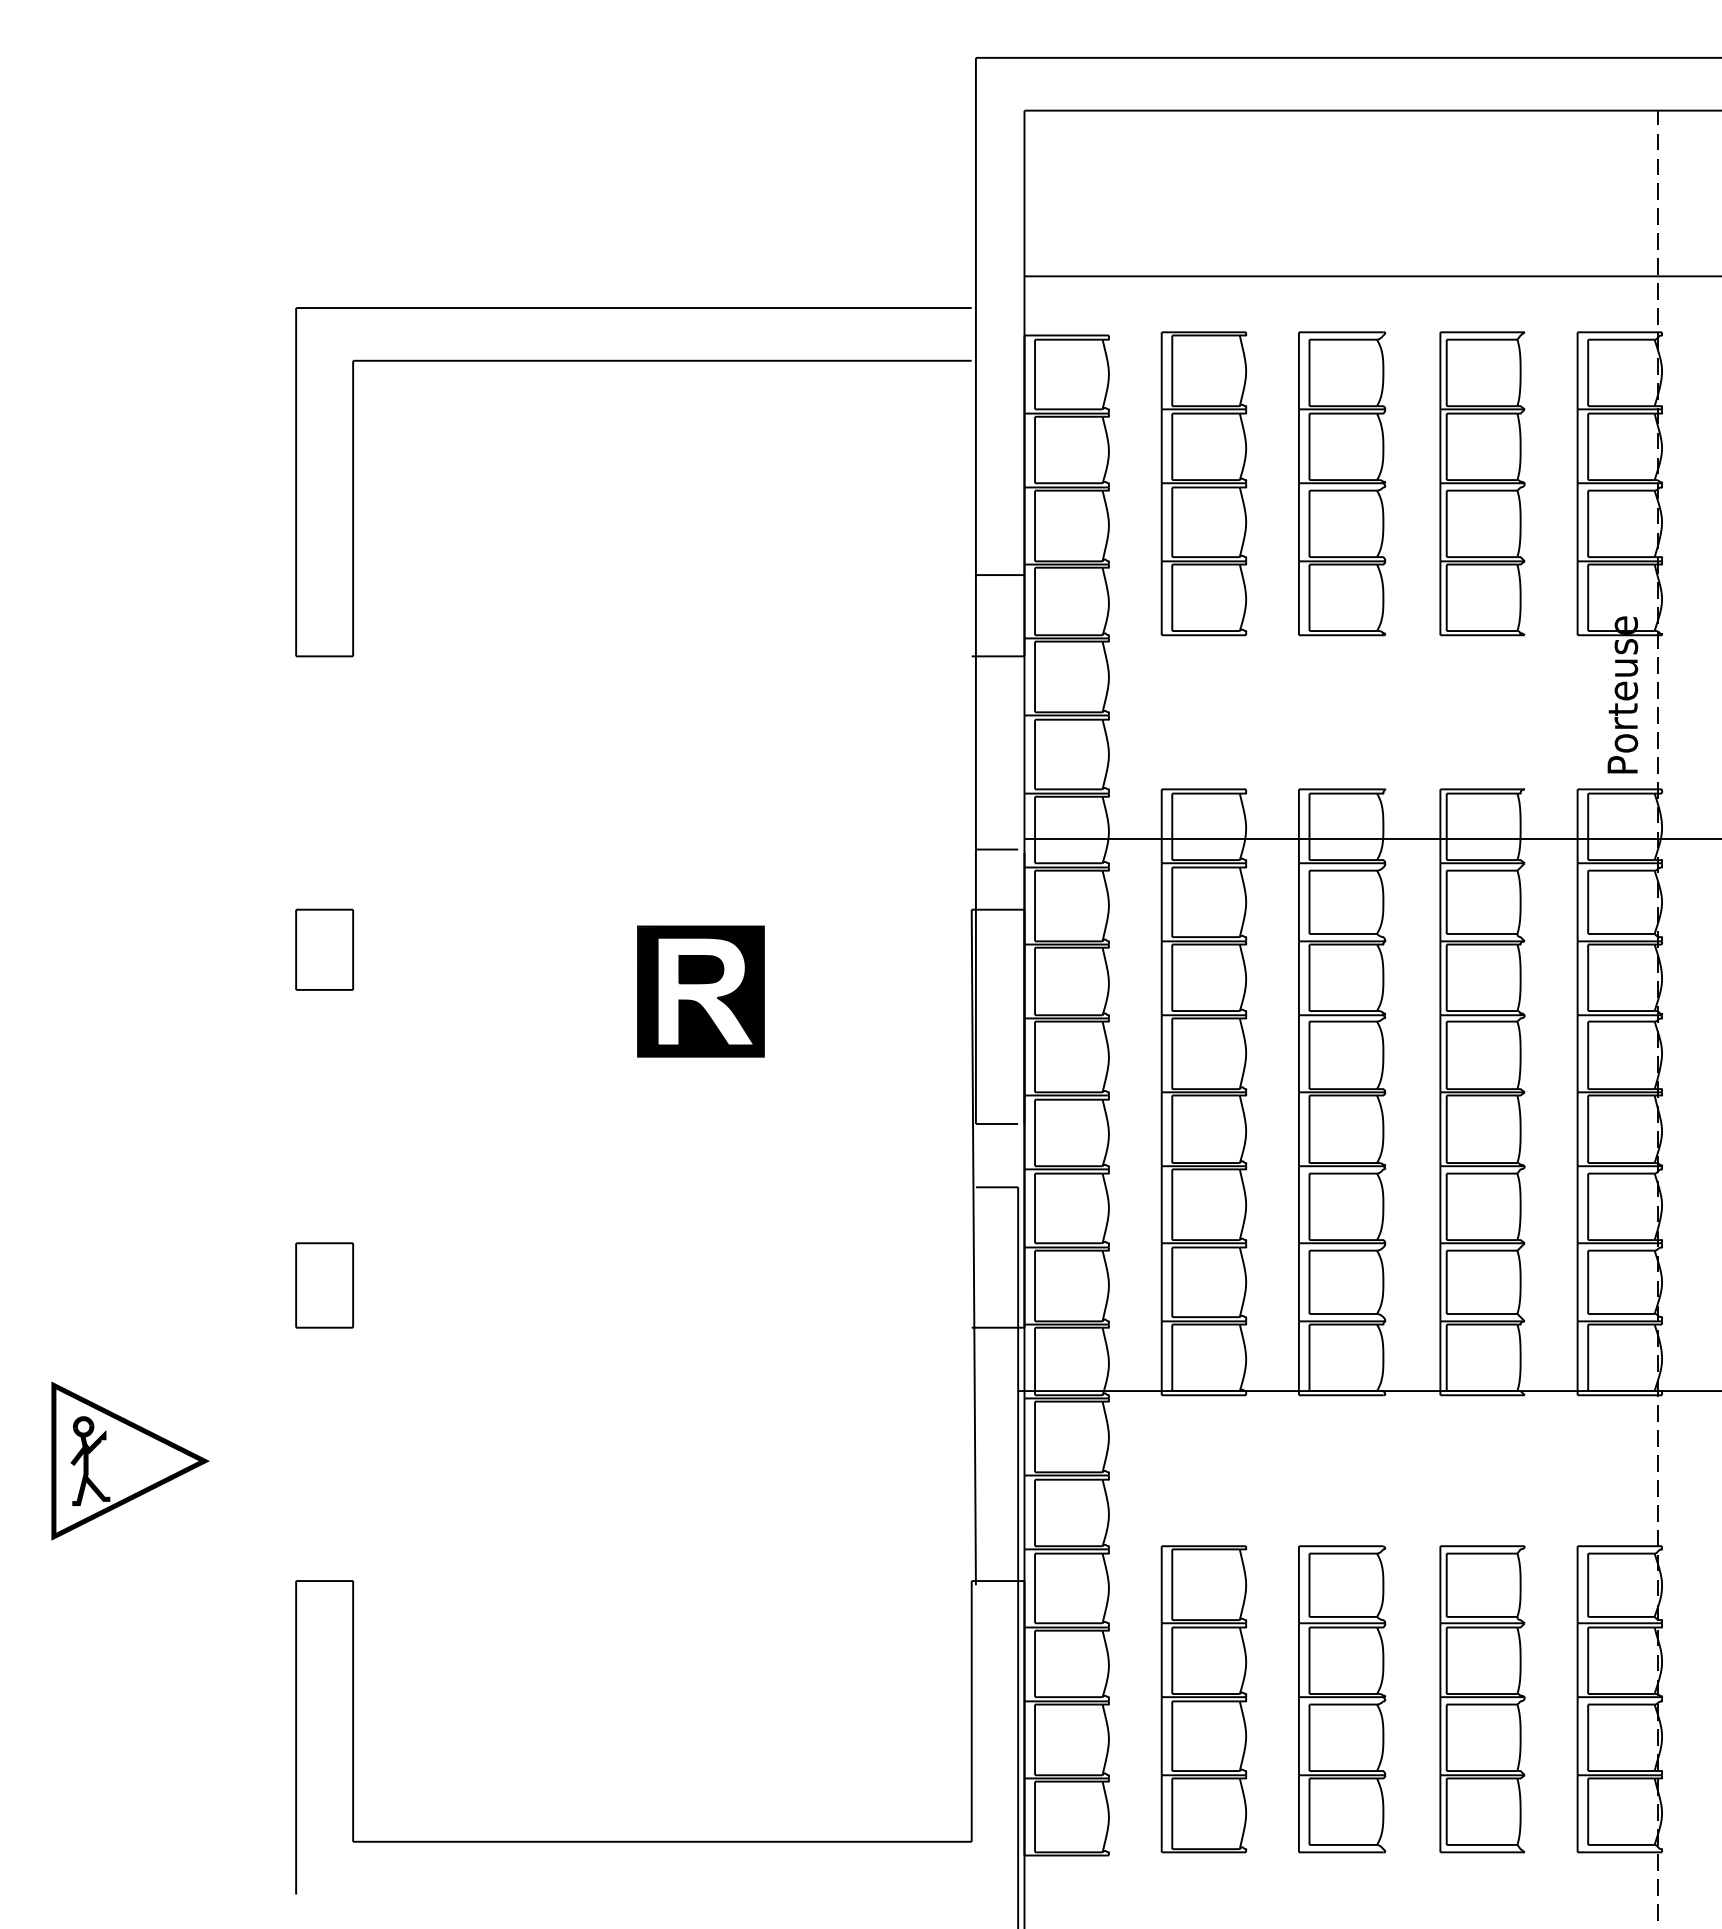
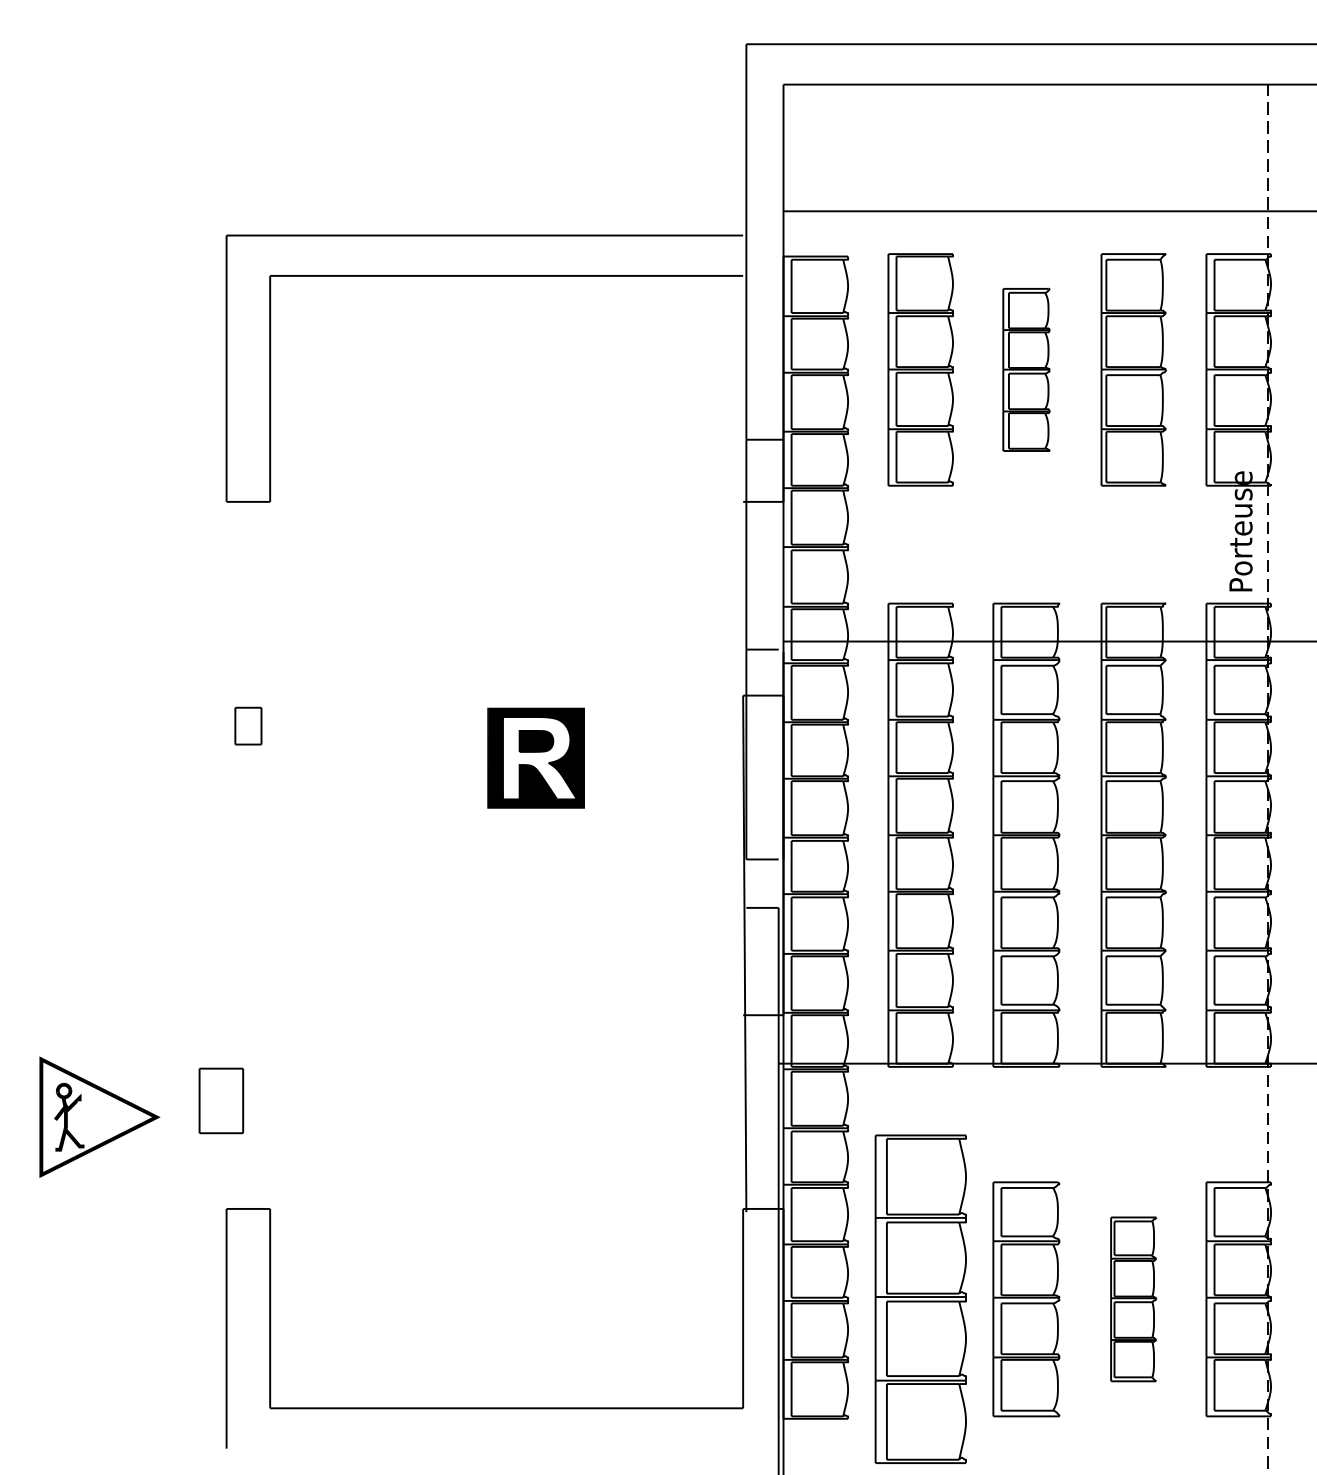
part: (1342, 483) -> (1026, 369), size x0.7
part: (324, 948) -> (248, 725), size x0.6
part: (324, 1284) -> (221, 1100), moved
part: (1203, 1699) -> (920, 1299), size x1.4
part: (1482, 1699) -> (1133, 1299), size x0.7

